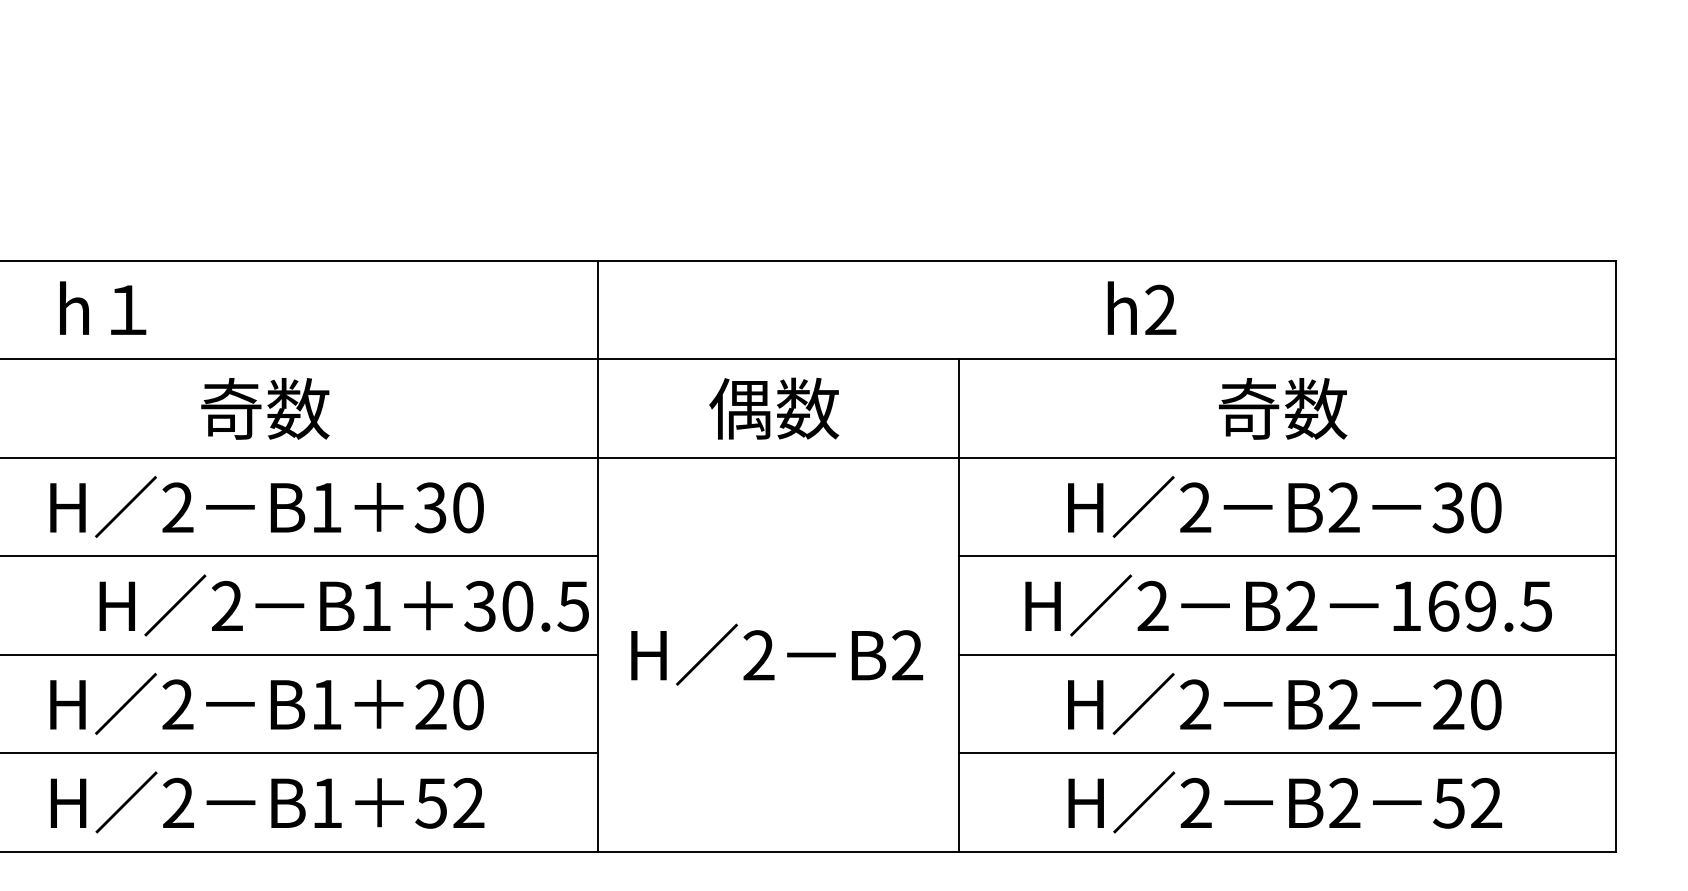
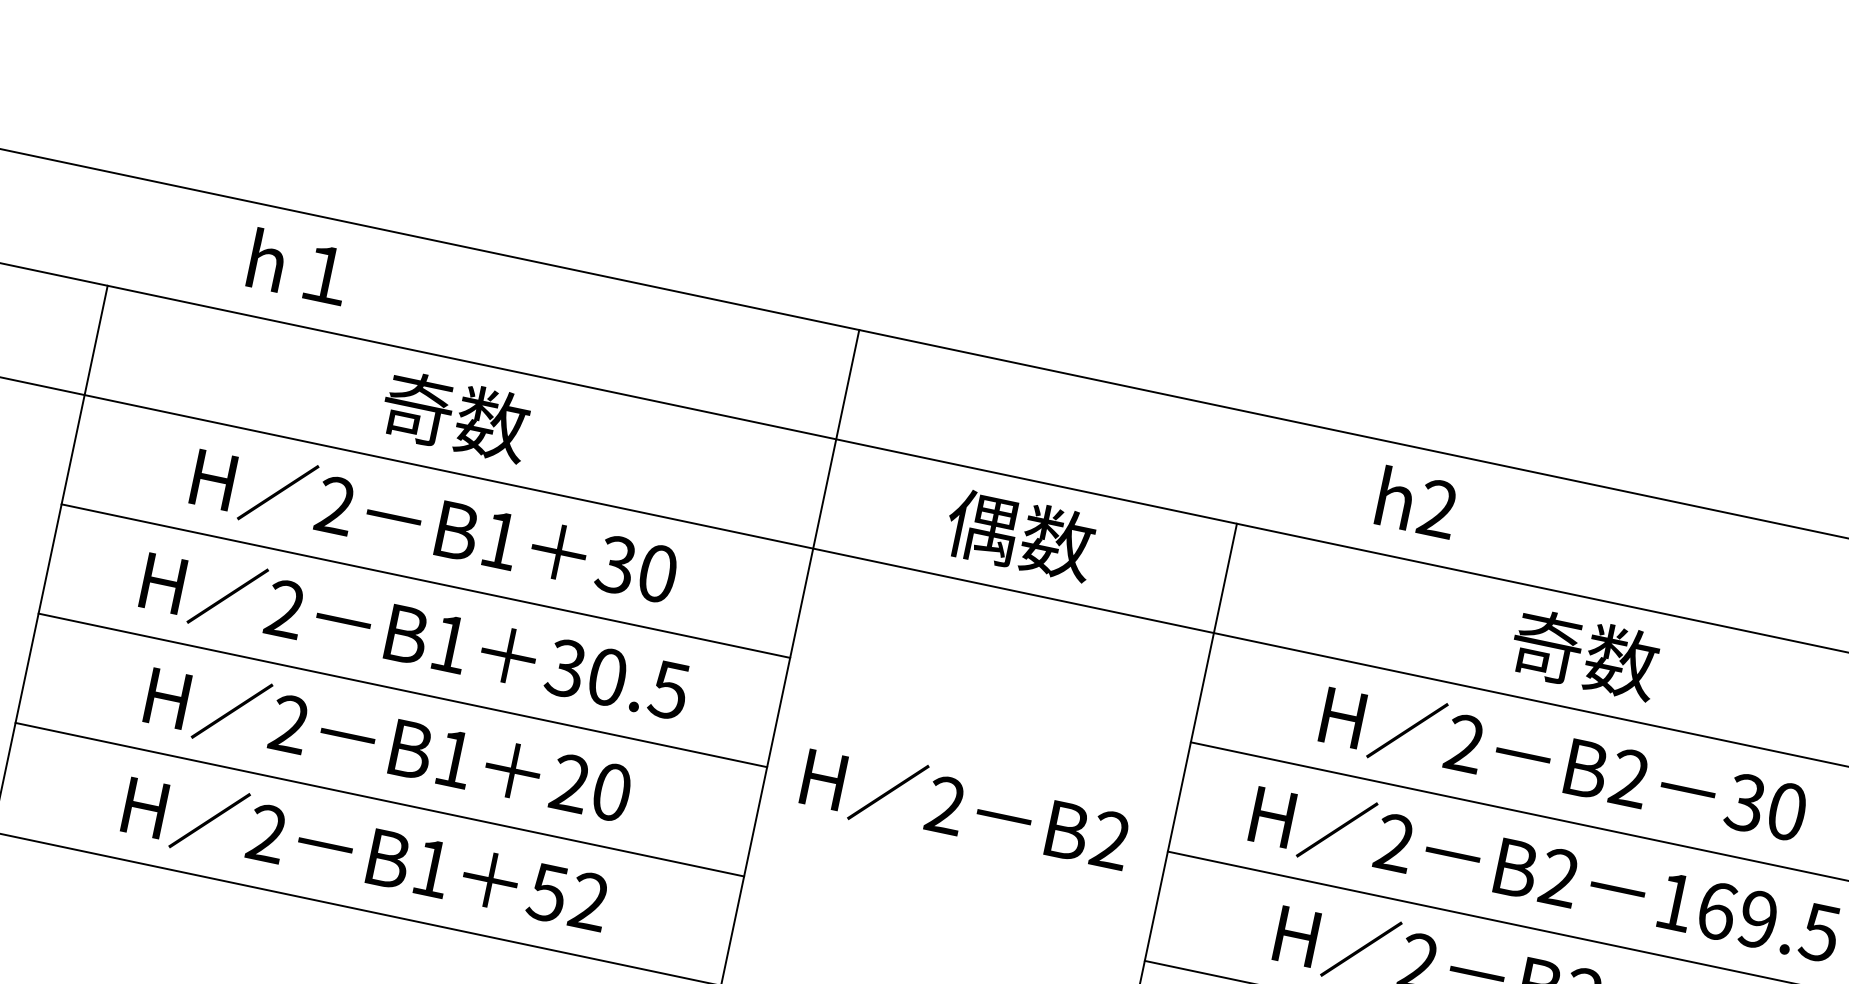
text: (1141, 307) -> (1417, 501), moved
text: (343, 605) -> (414, 635), moved

